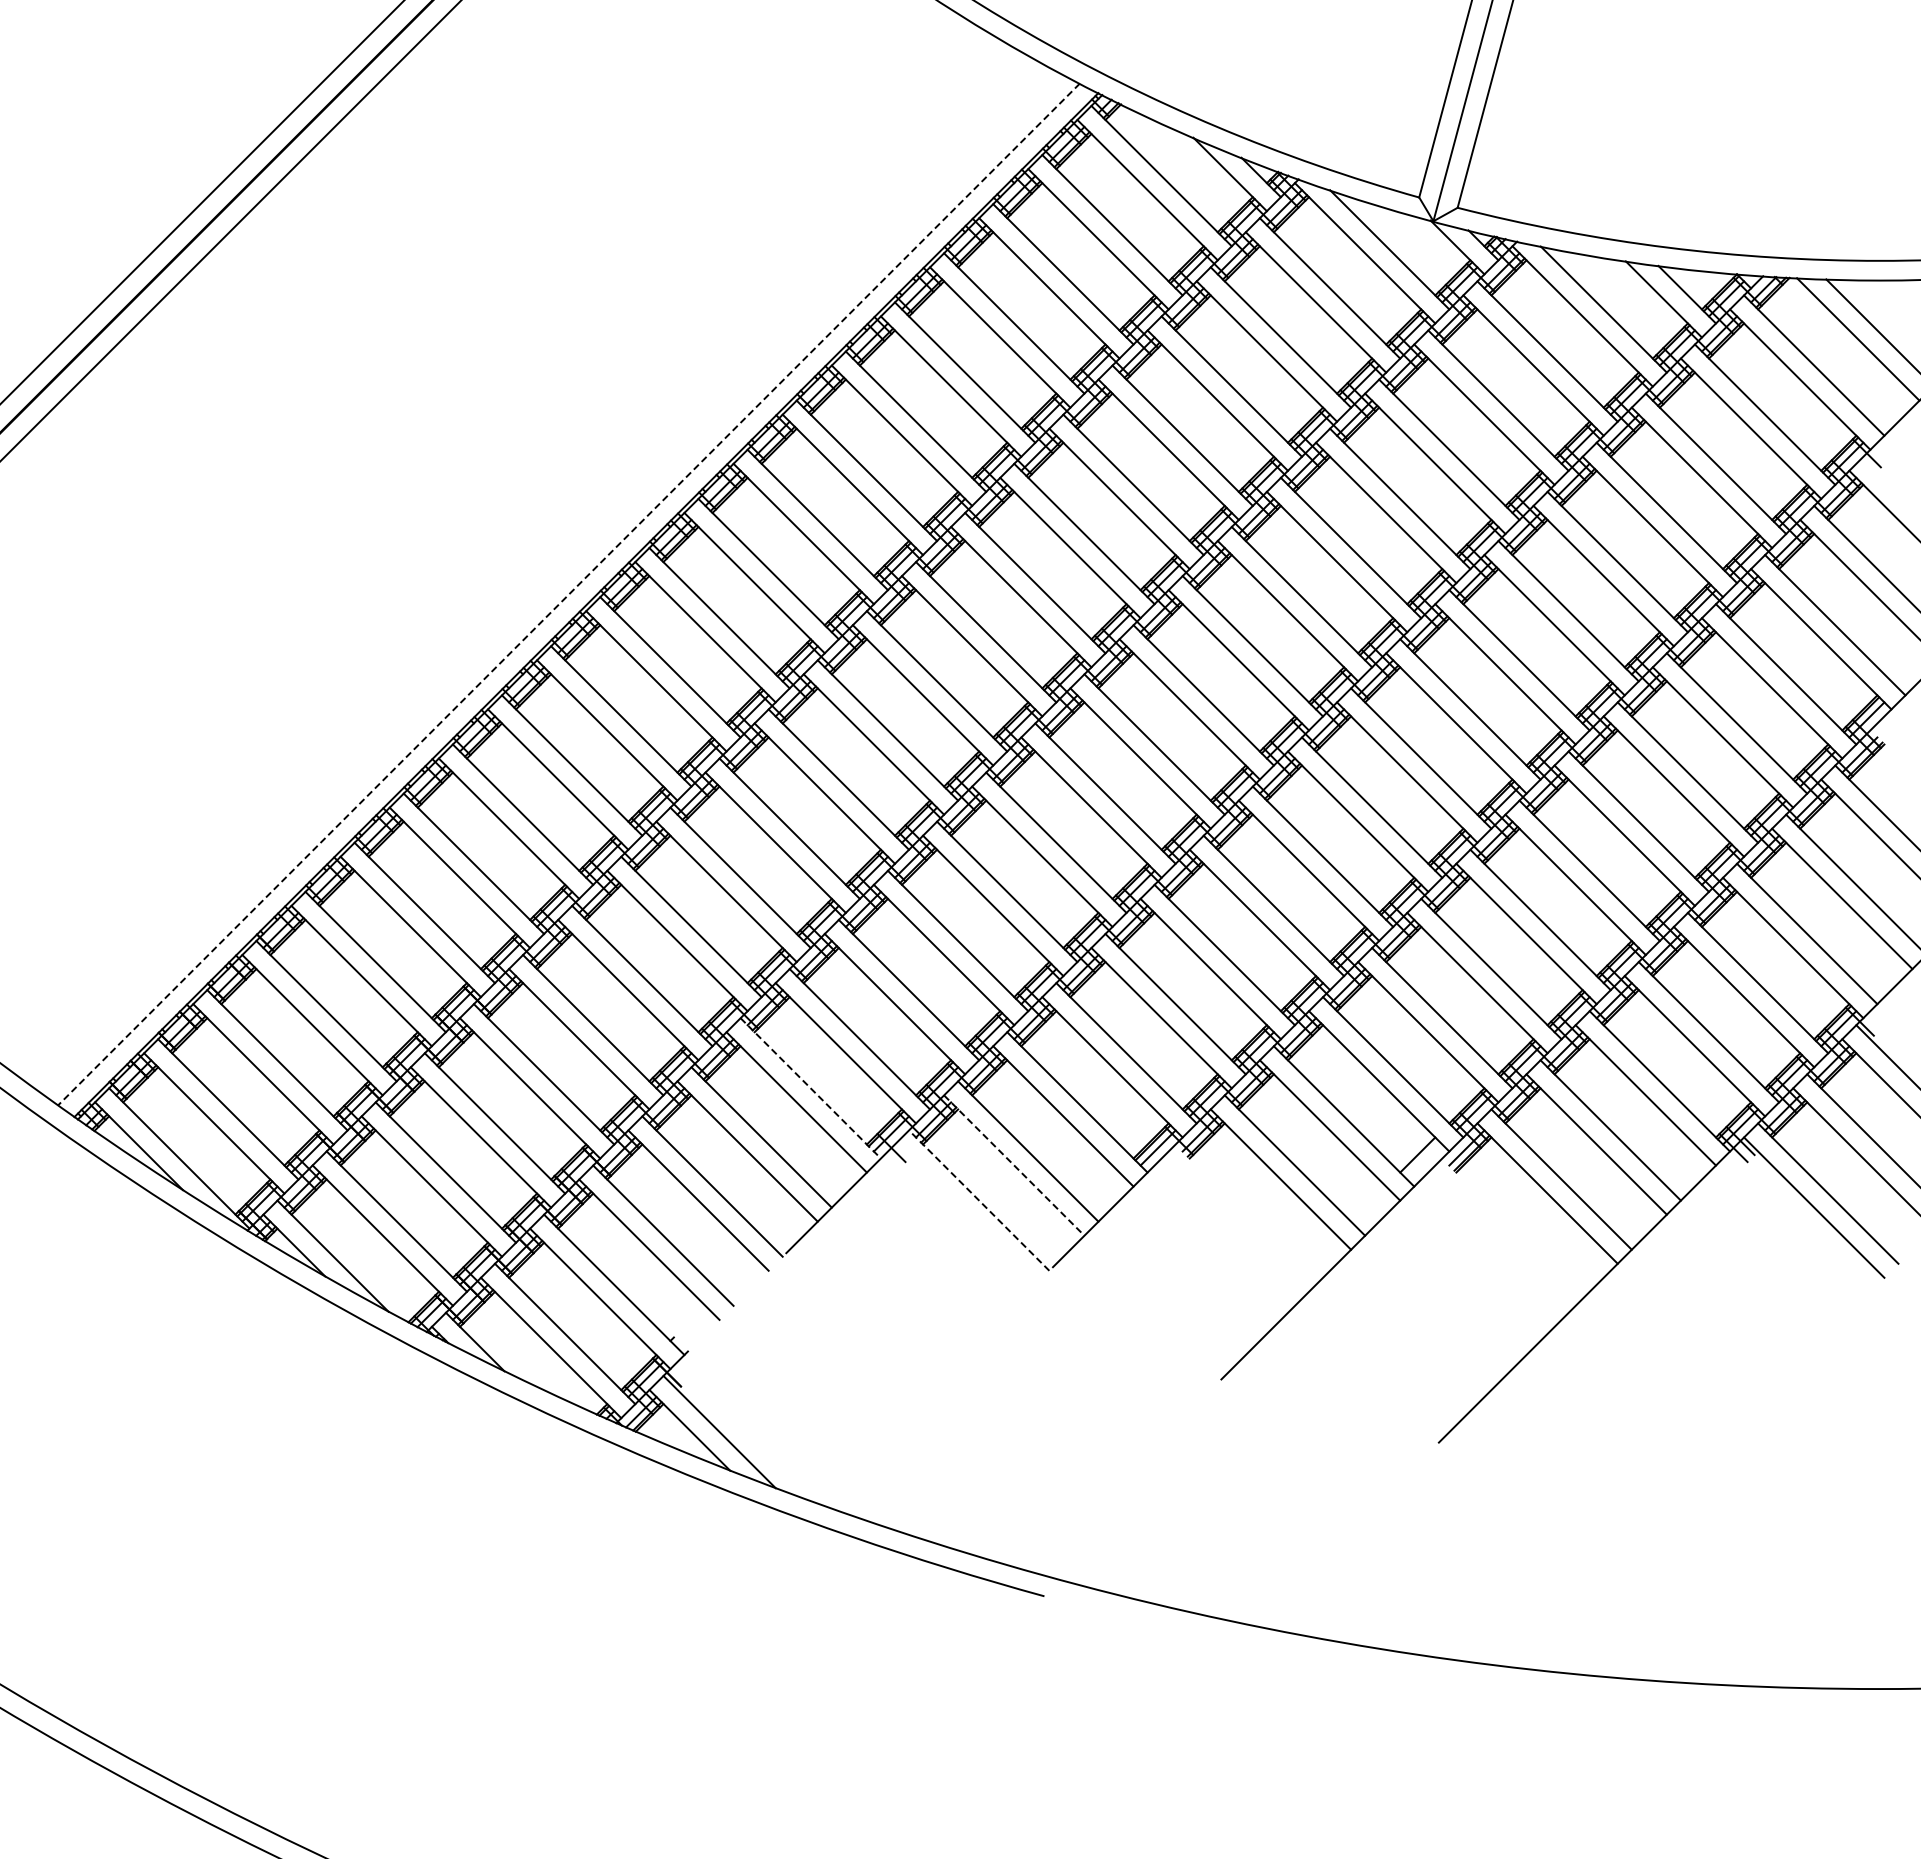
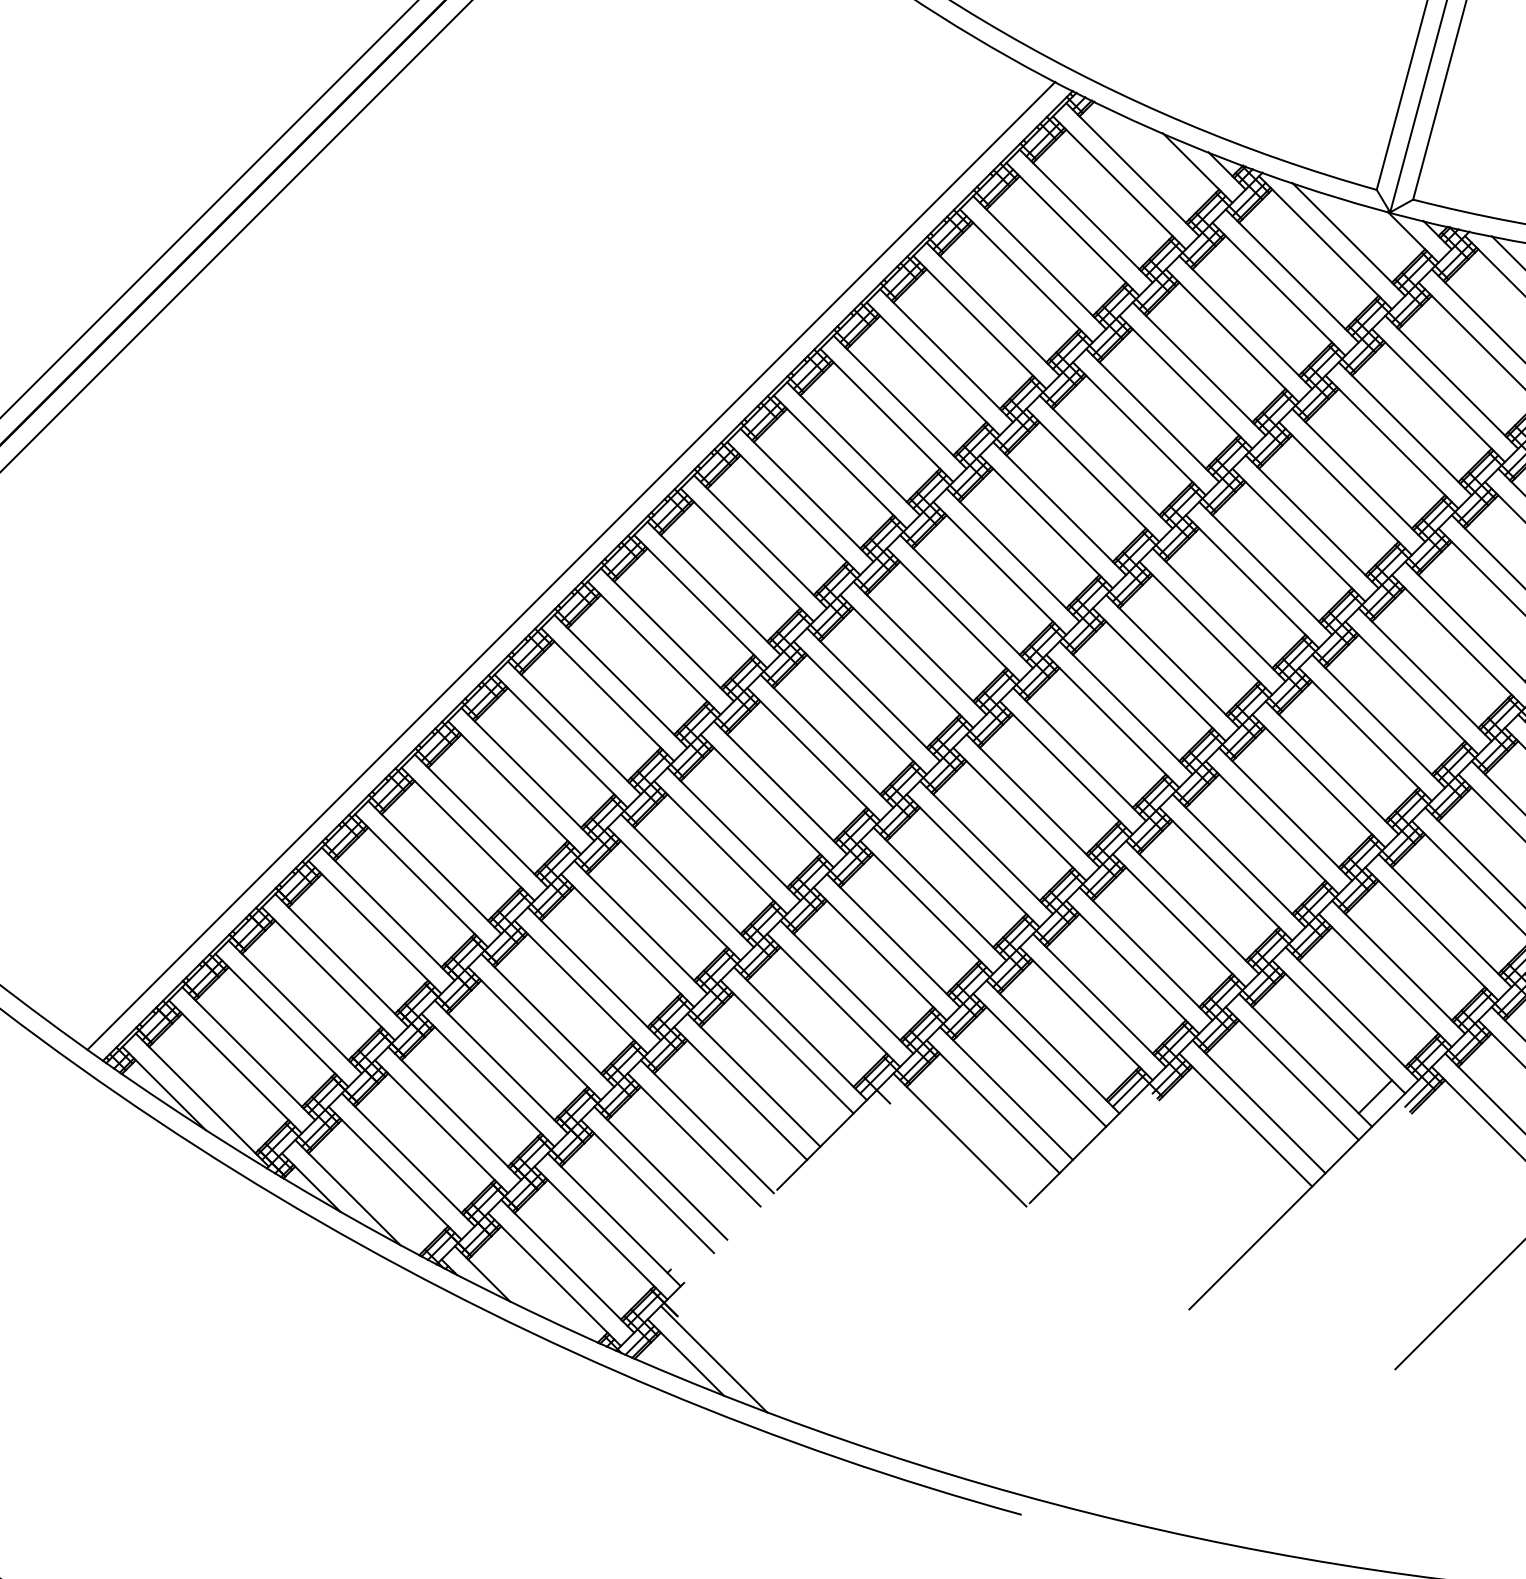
line: (569, 594) -> (571, 565), dashed -> solid
line: (811, 1088) -> (801, 1033), dashed -> solid
line: (1014, 1165) -> (993, 1106), dashed -> solid
line: (978, 1200) -> (959, 1139), dashed -> solid

